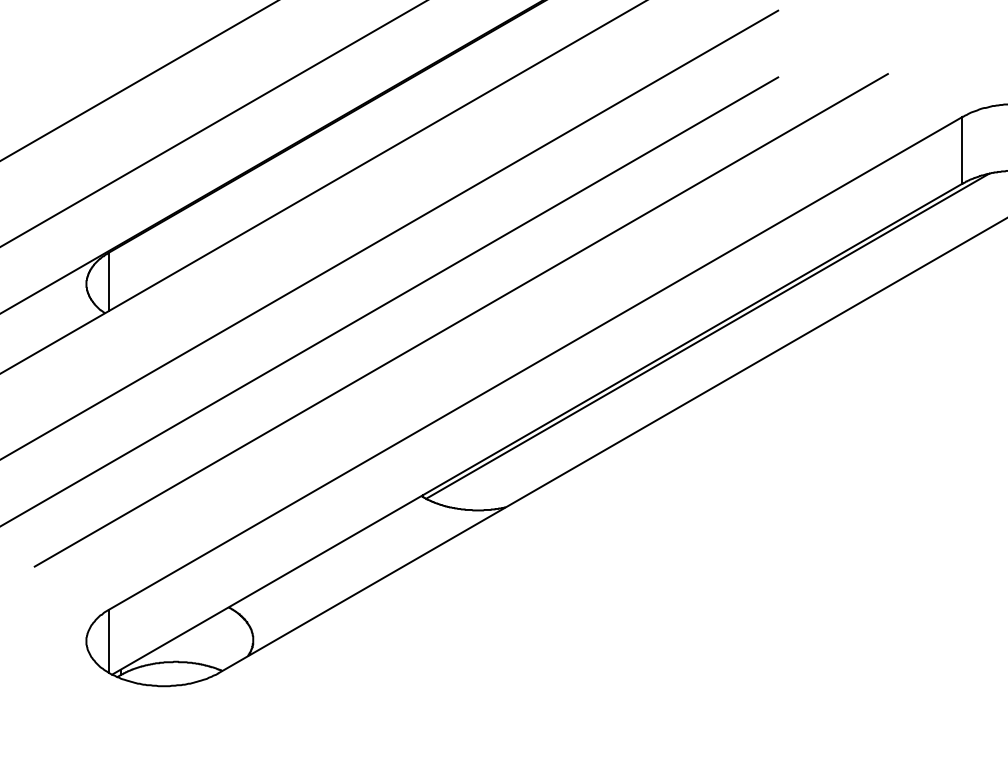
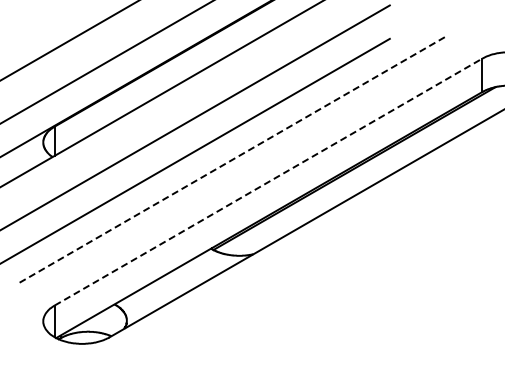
line: (462, 320) -> (231, 160), solid -> dashed
line: (535, 364) -> (268, 182), solid -> dashed

